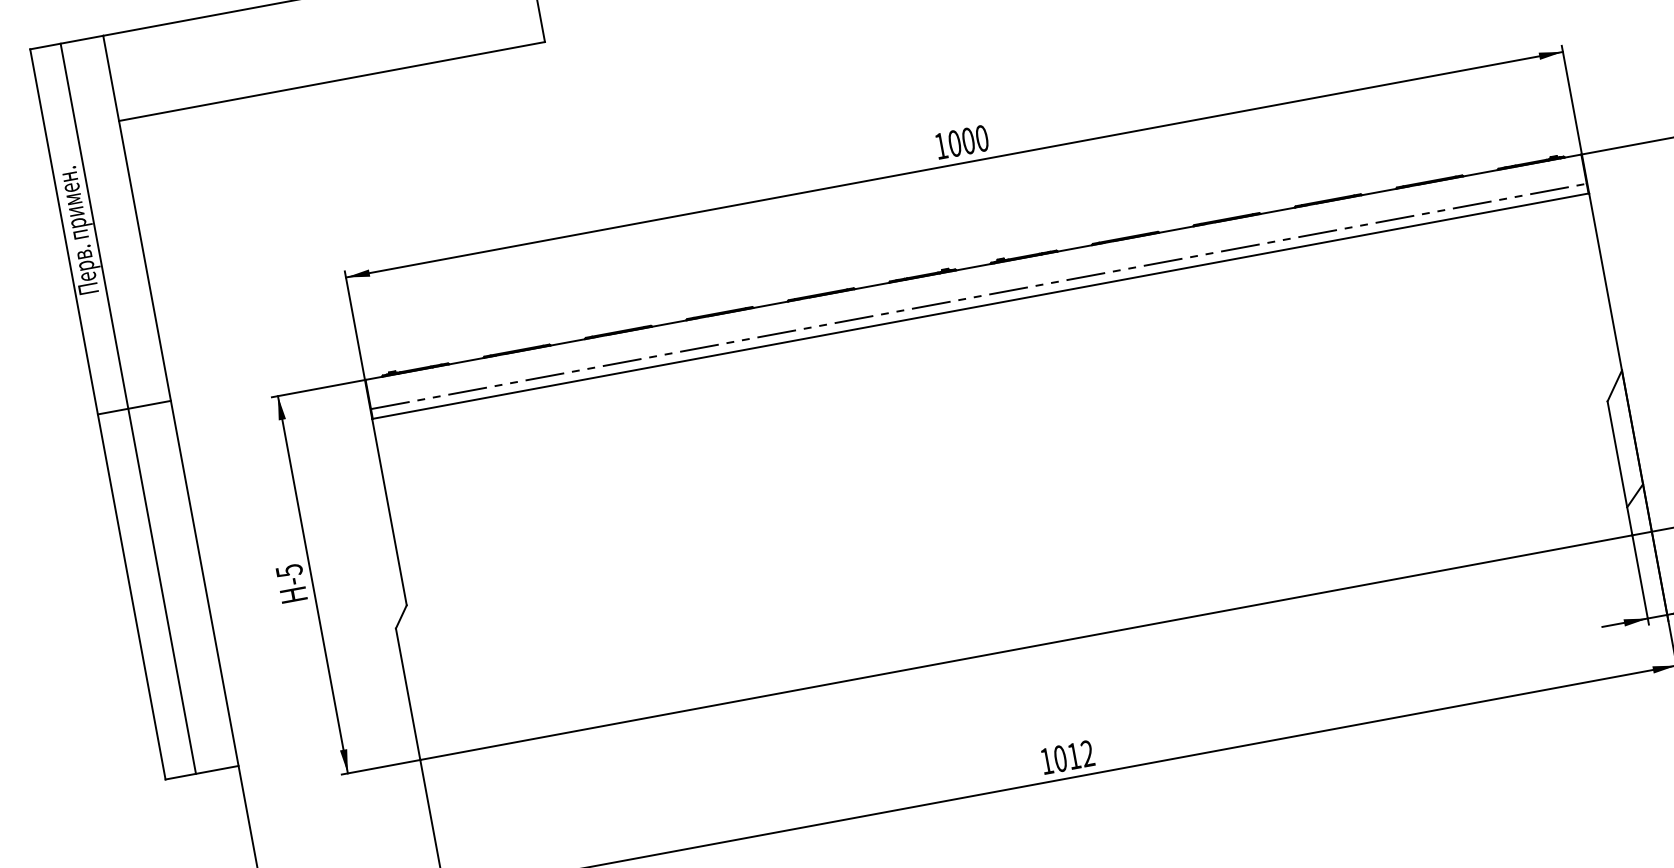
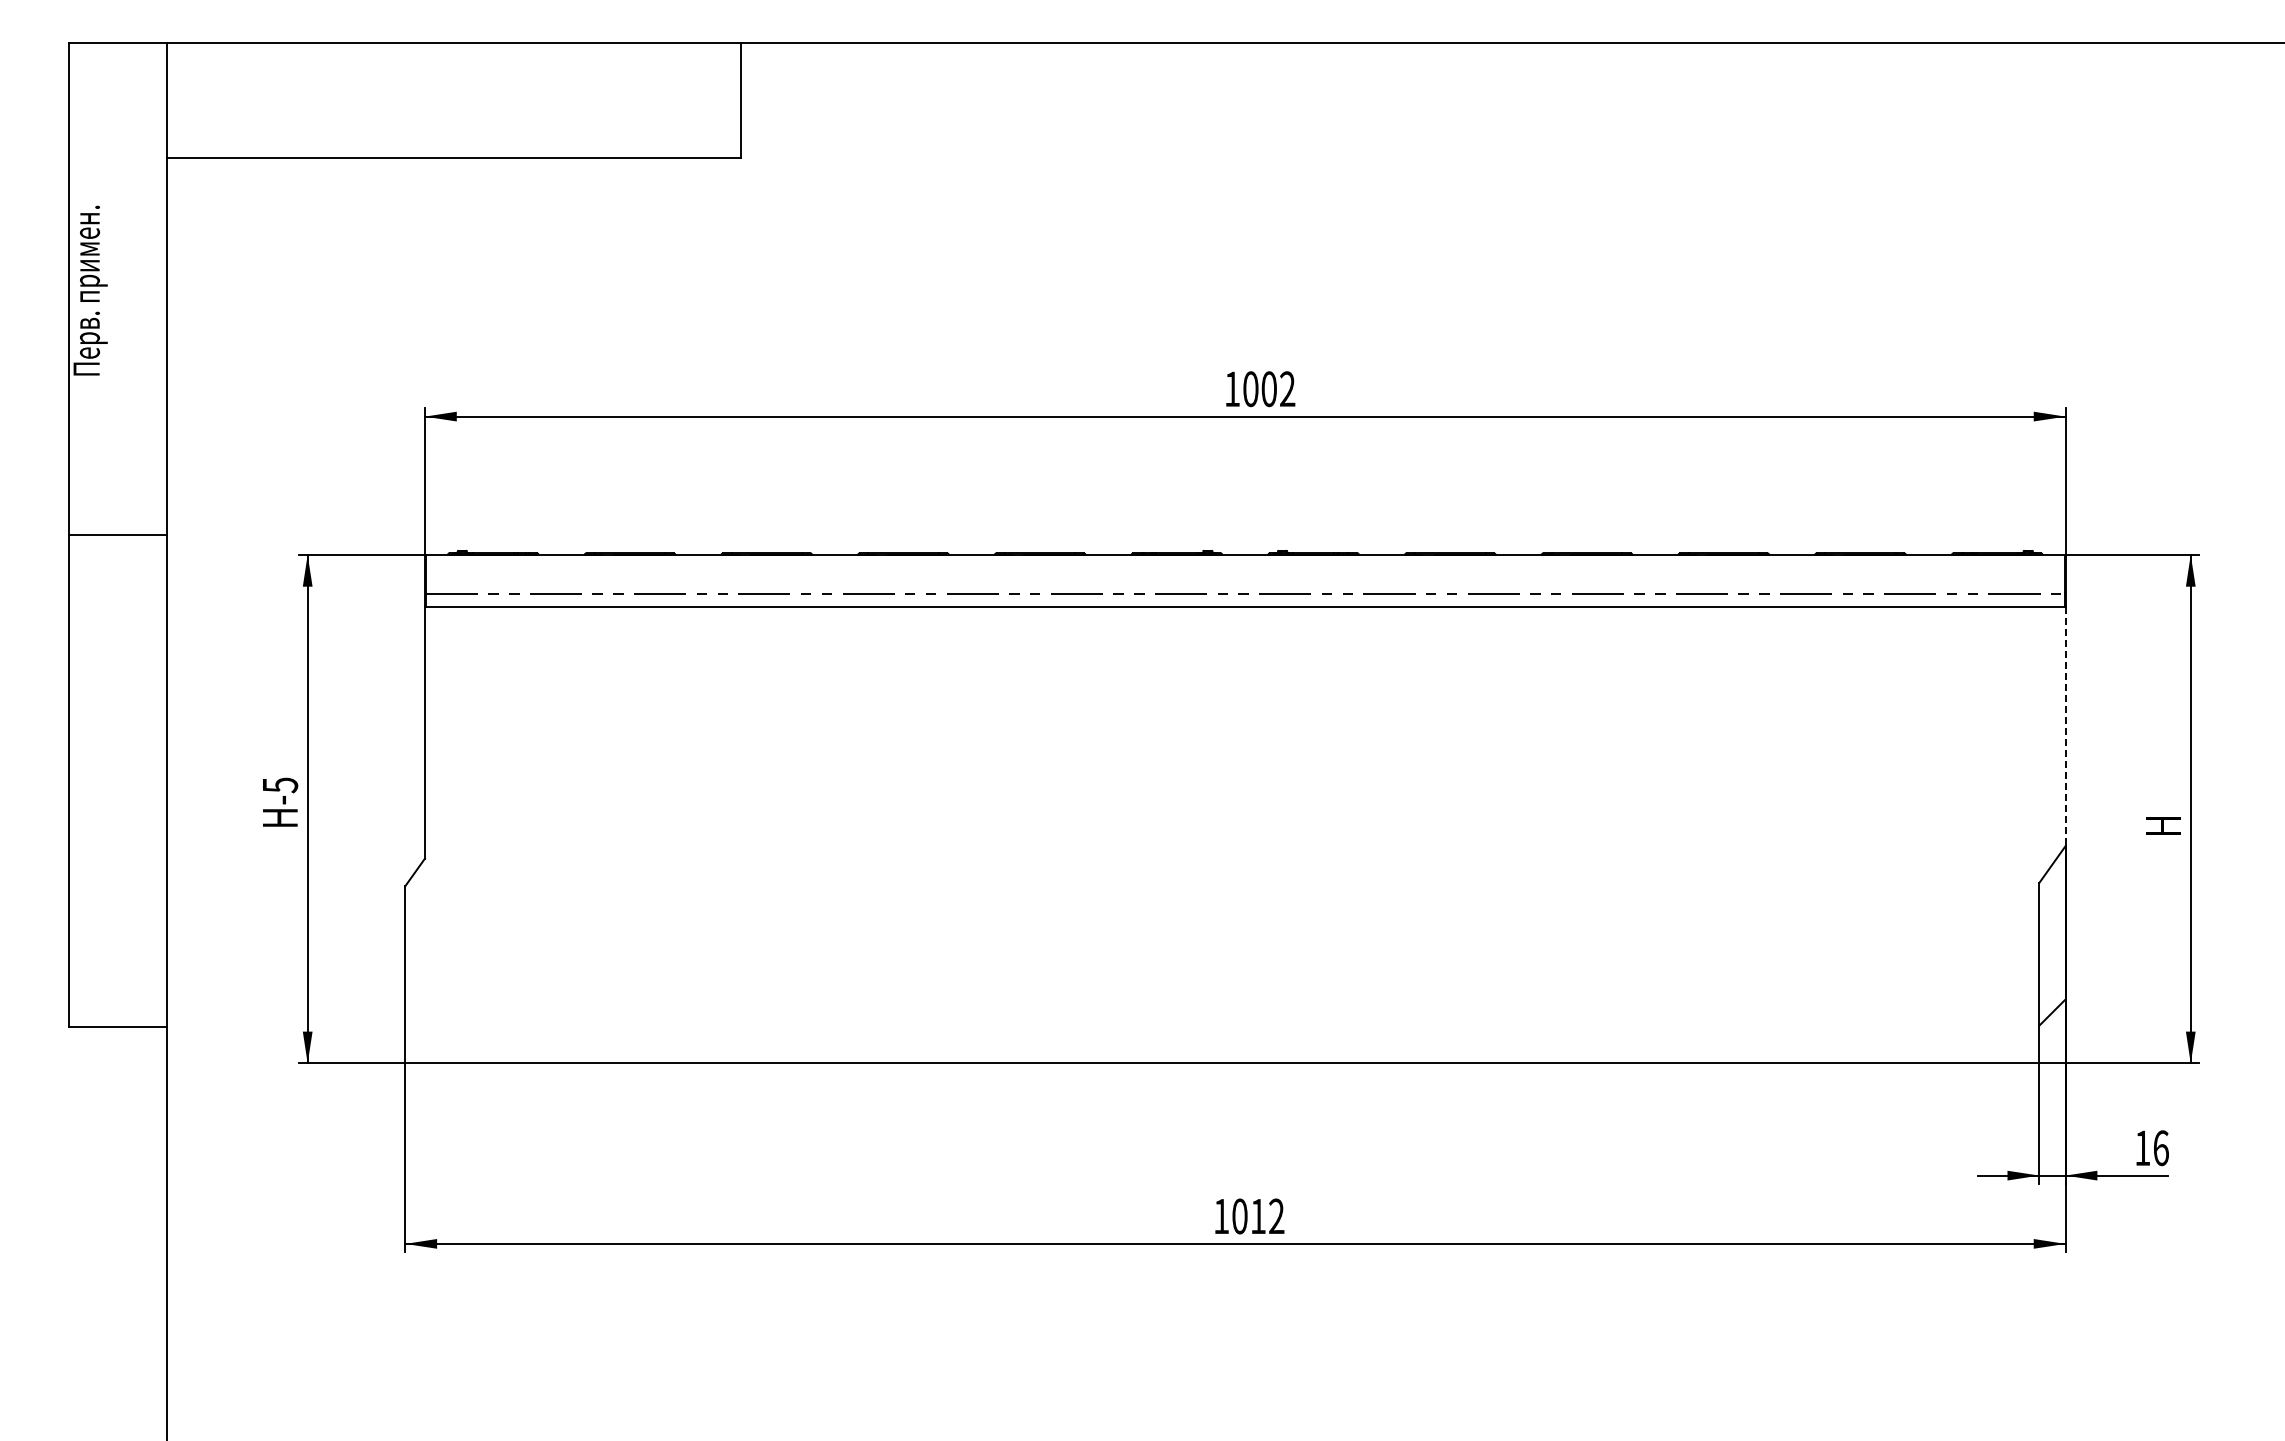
text: (982, 138) -> (1287, 389), 1000 -> 1002
line: (1605, 282) -> (2065, 727), solid -> dashed
line: (128, 409) -> (109, 535), removed

